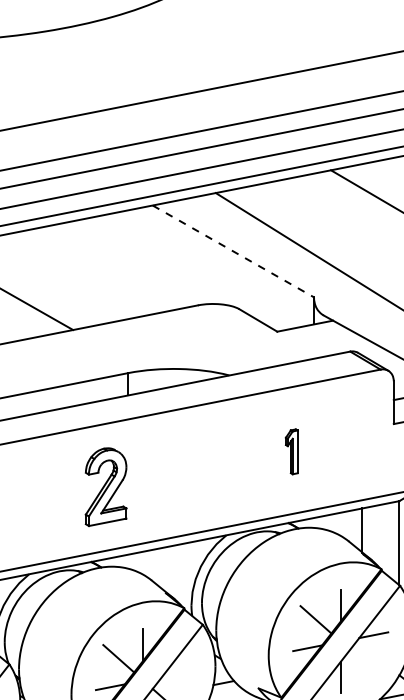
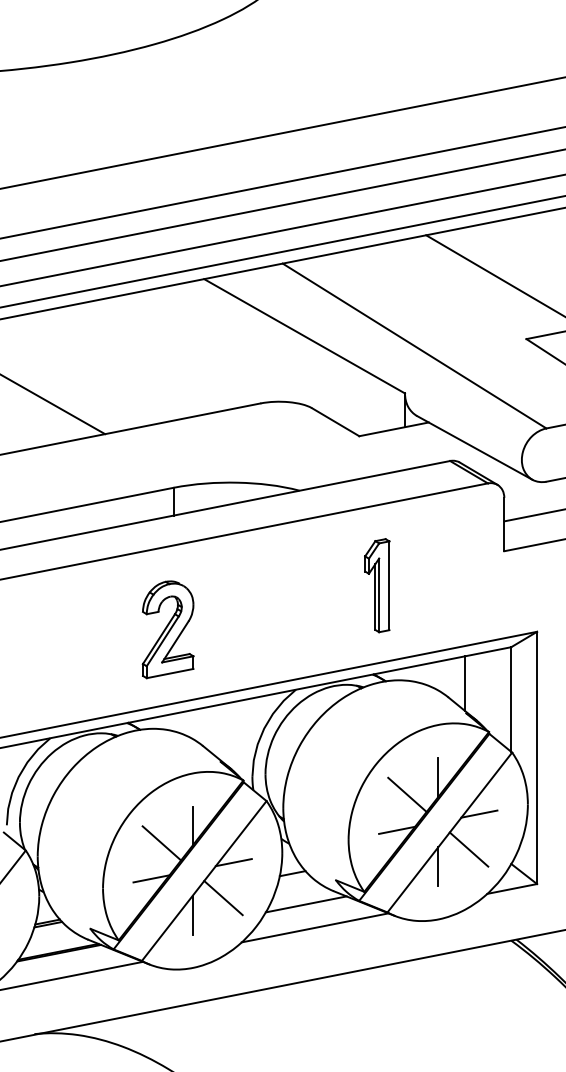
line: (233, 251) -> (304, 336), dashed -> solid
part: (291, 451) -> (377, 585), size x1.67
part: (105, 486) -> (167, 629), moved
line: (365, 663) -> (468, 849), added
line: (176, 674) -> (233, 862), added

